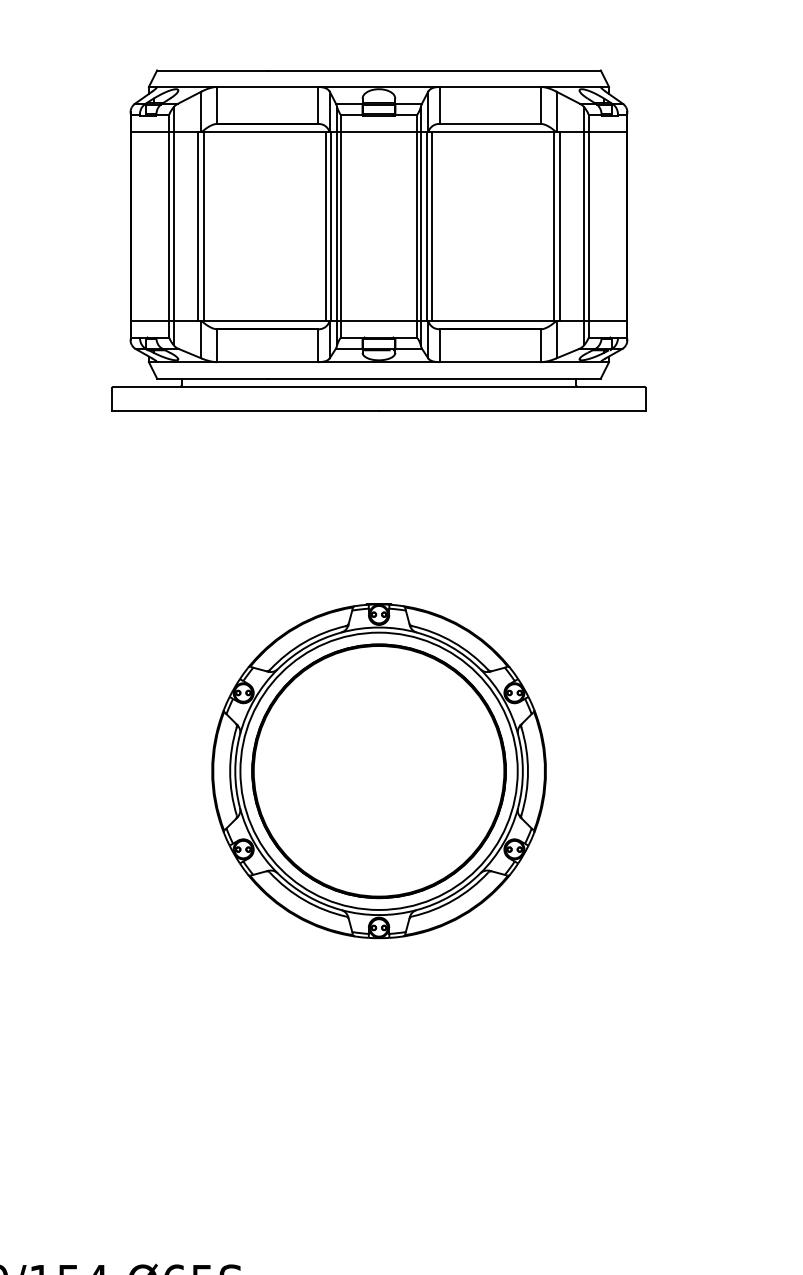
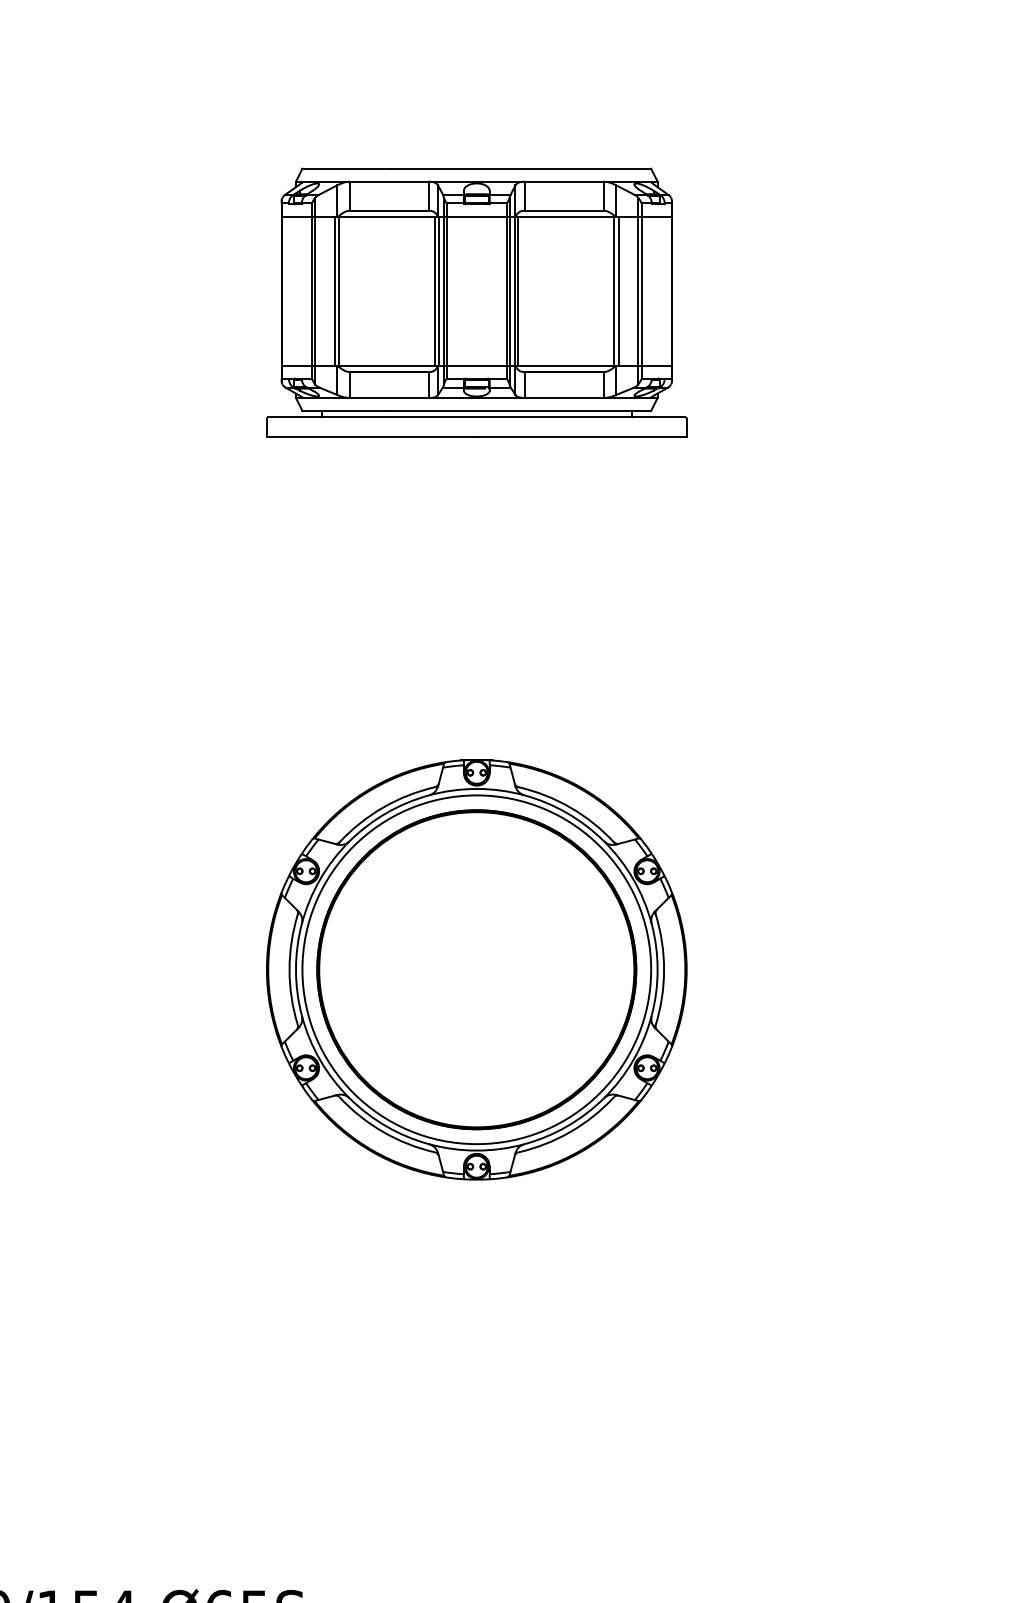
part: (378, 240) -> (476, 302), size x0.62

